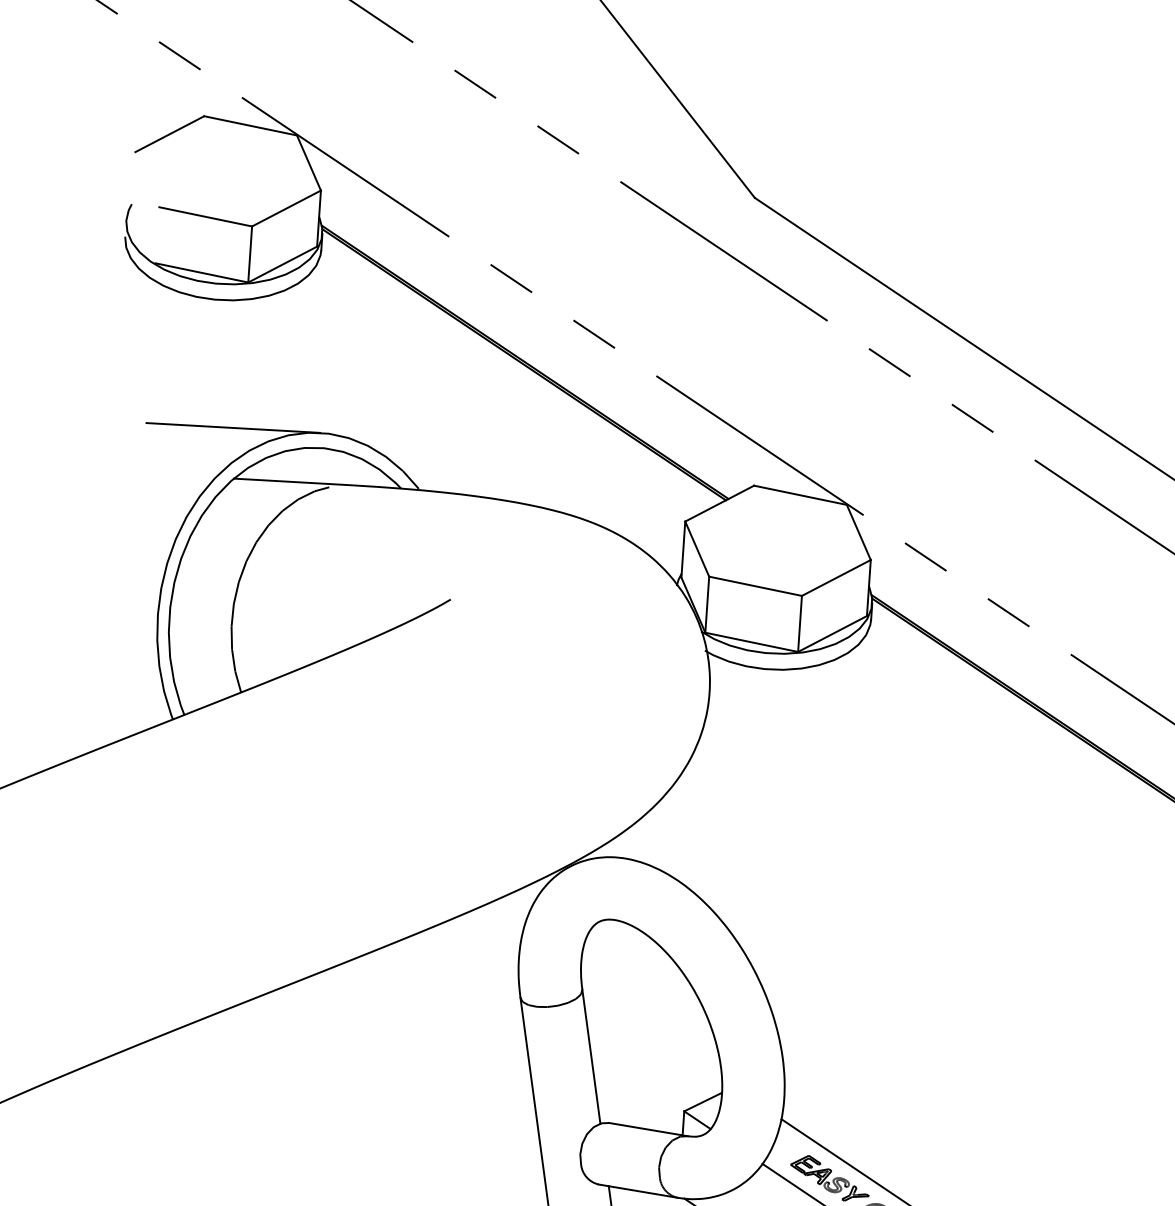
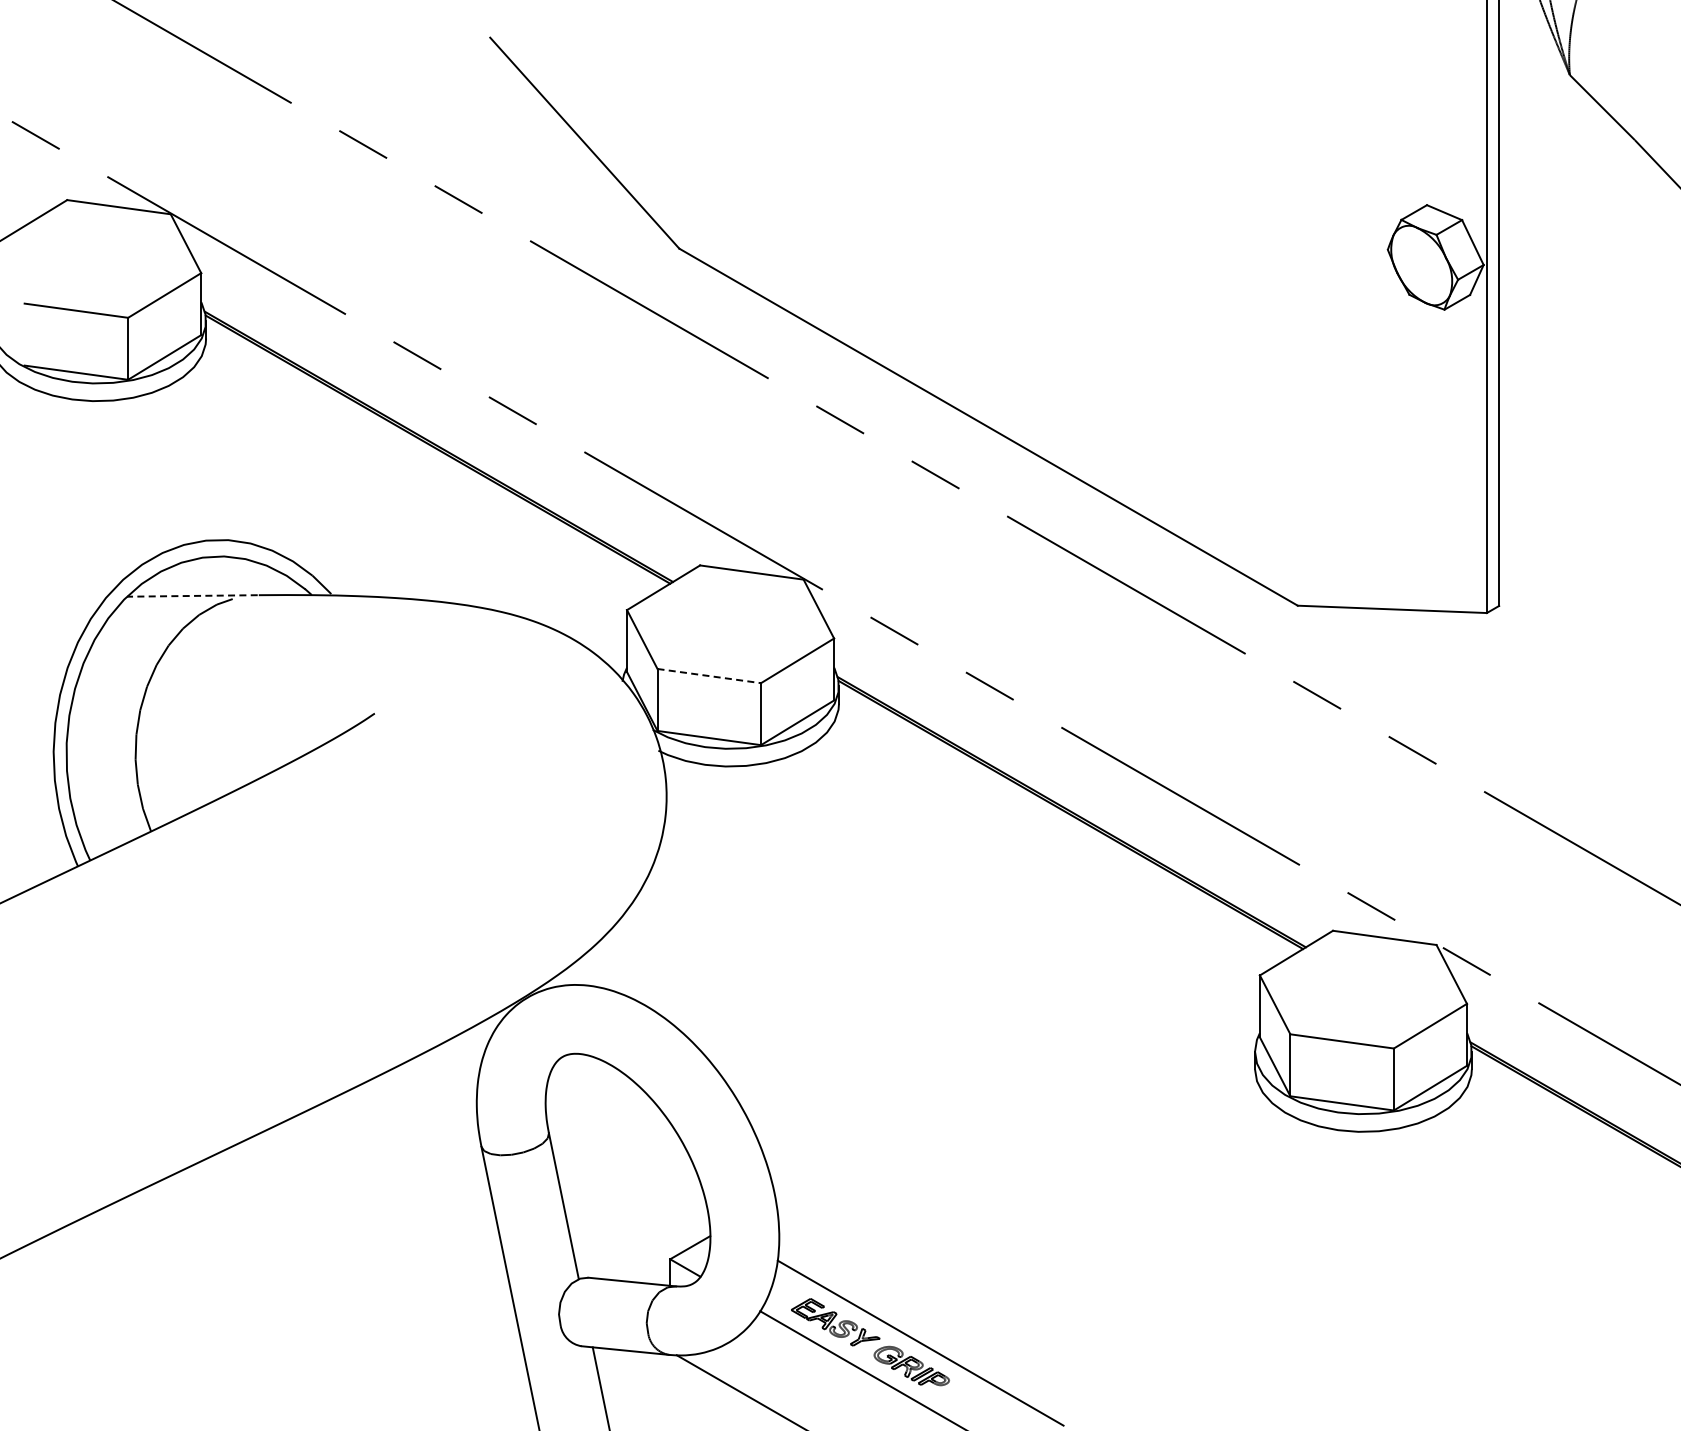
line: (233, 427) -> (122, 540), removed
line: (292, 481) -> (191, 595), solid -> dashed
line: (755, 586) -> (709, 676), solid -> dashed

